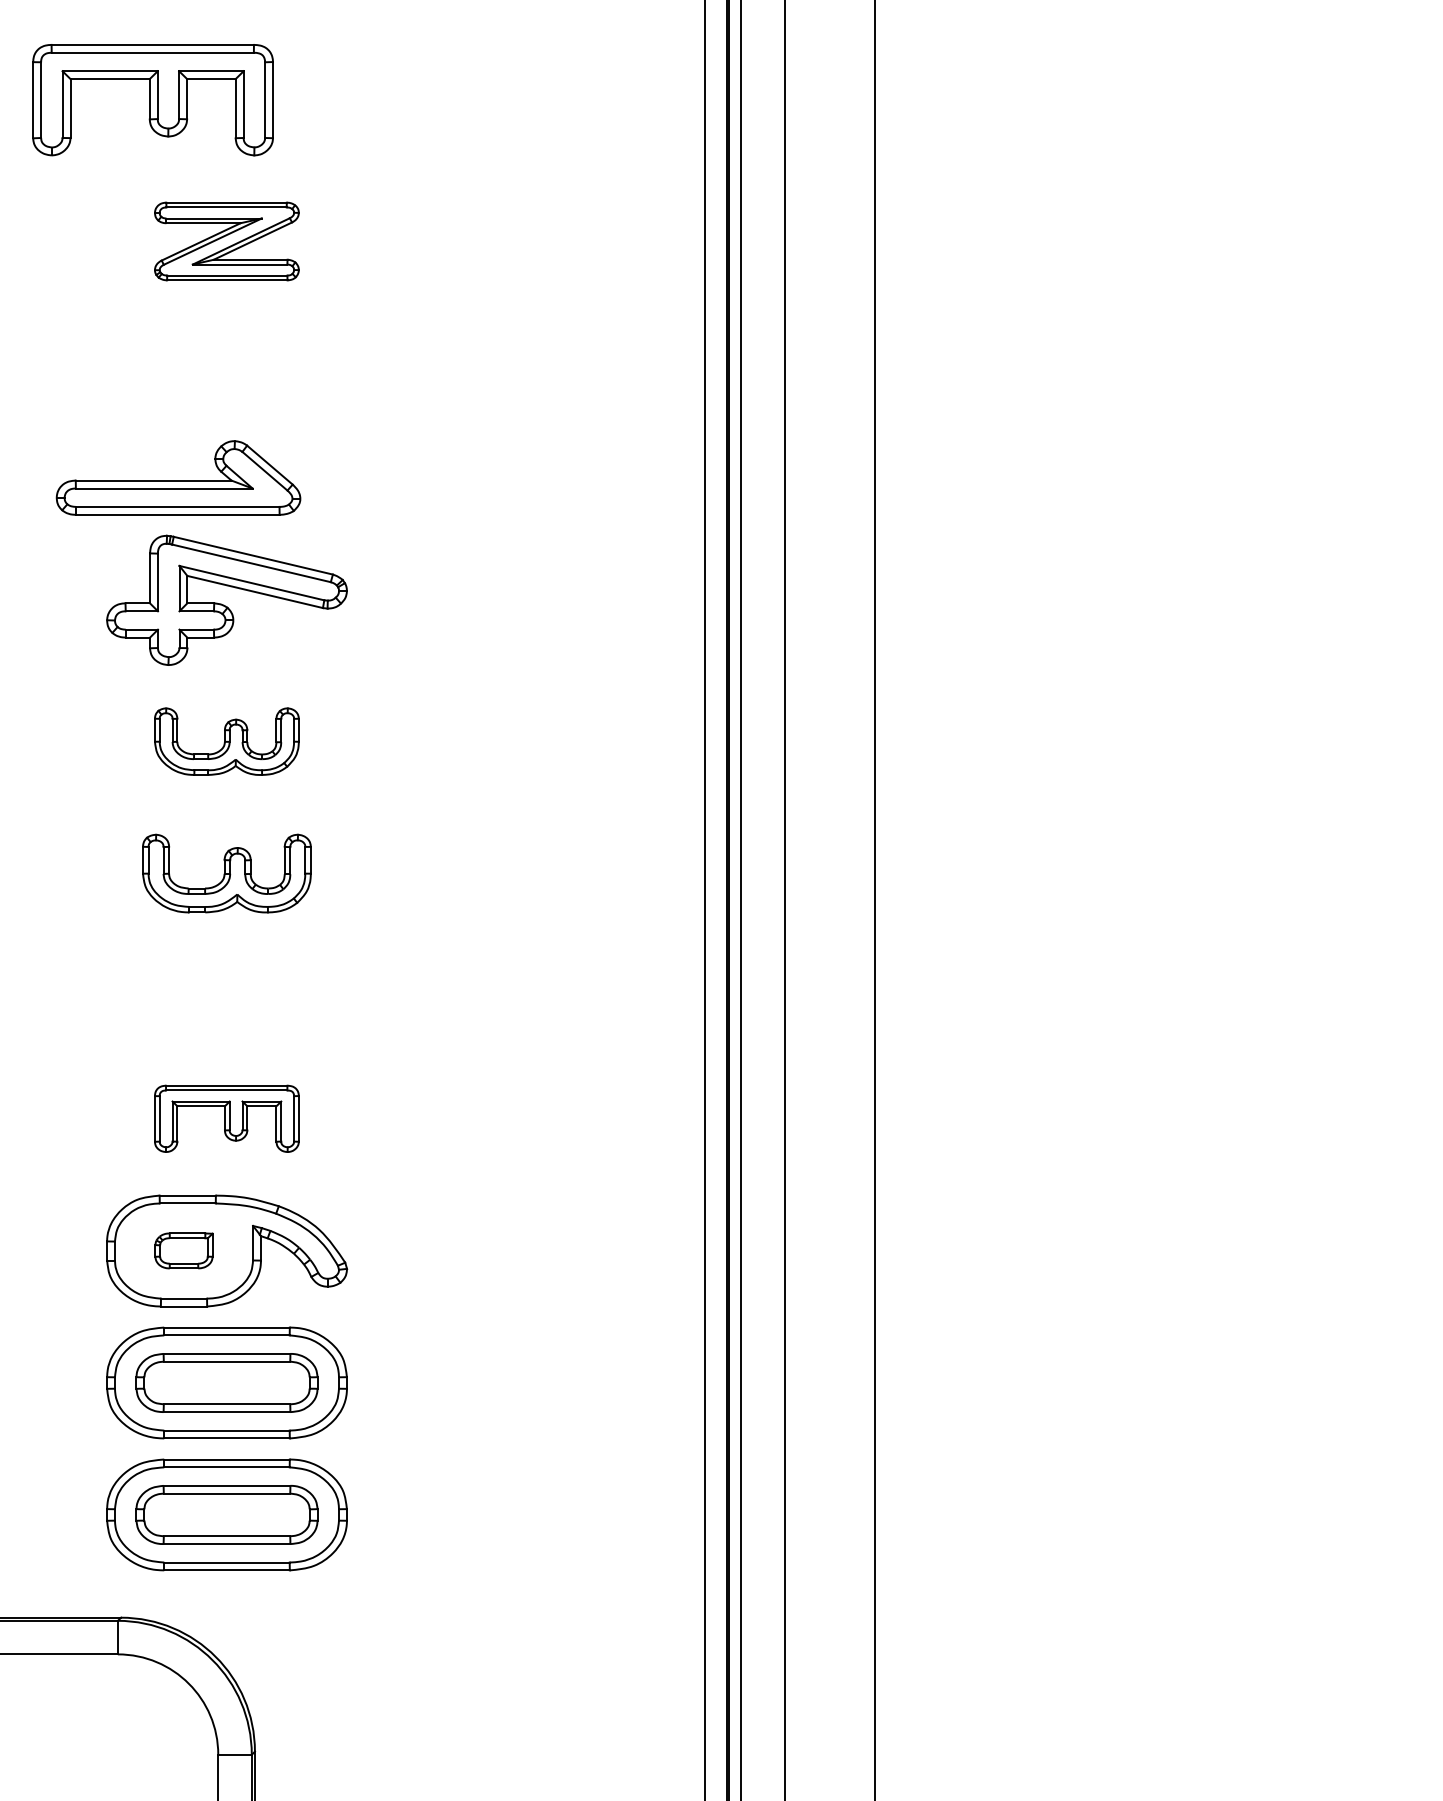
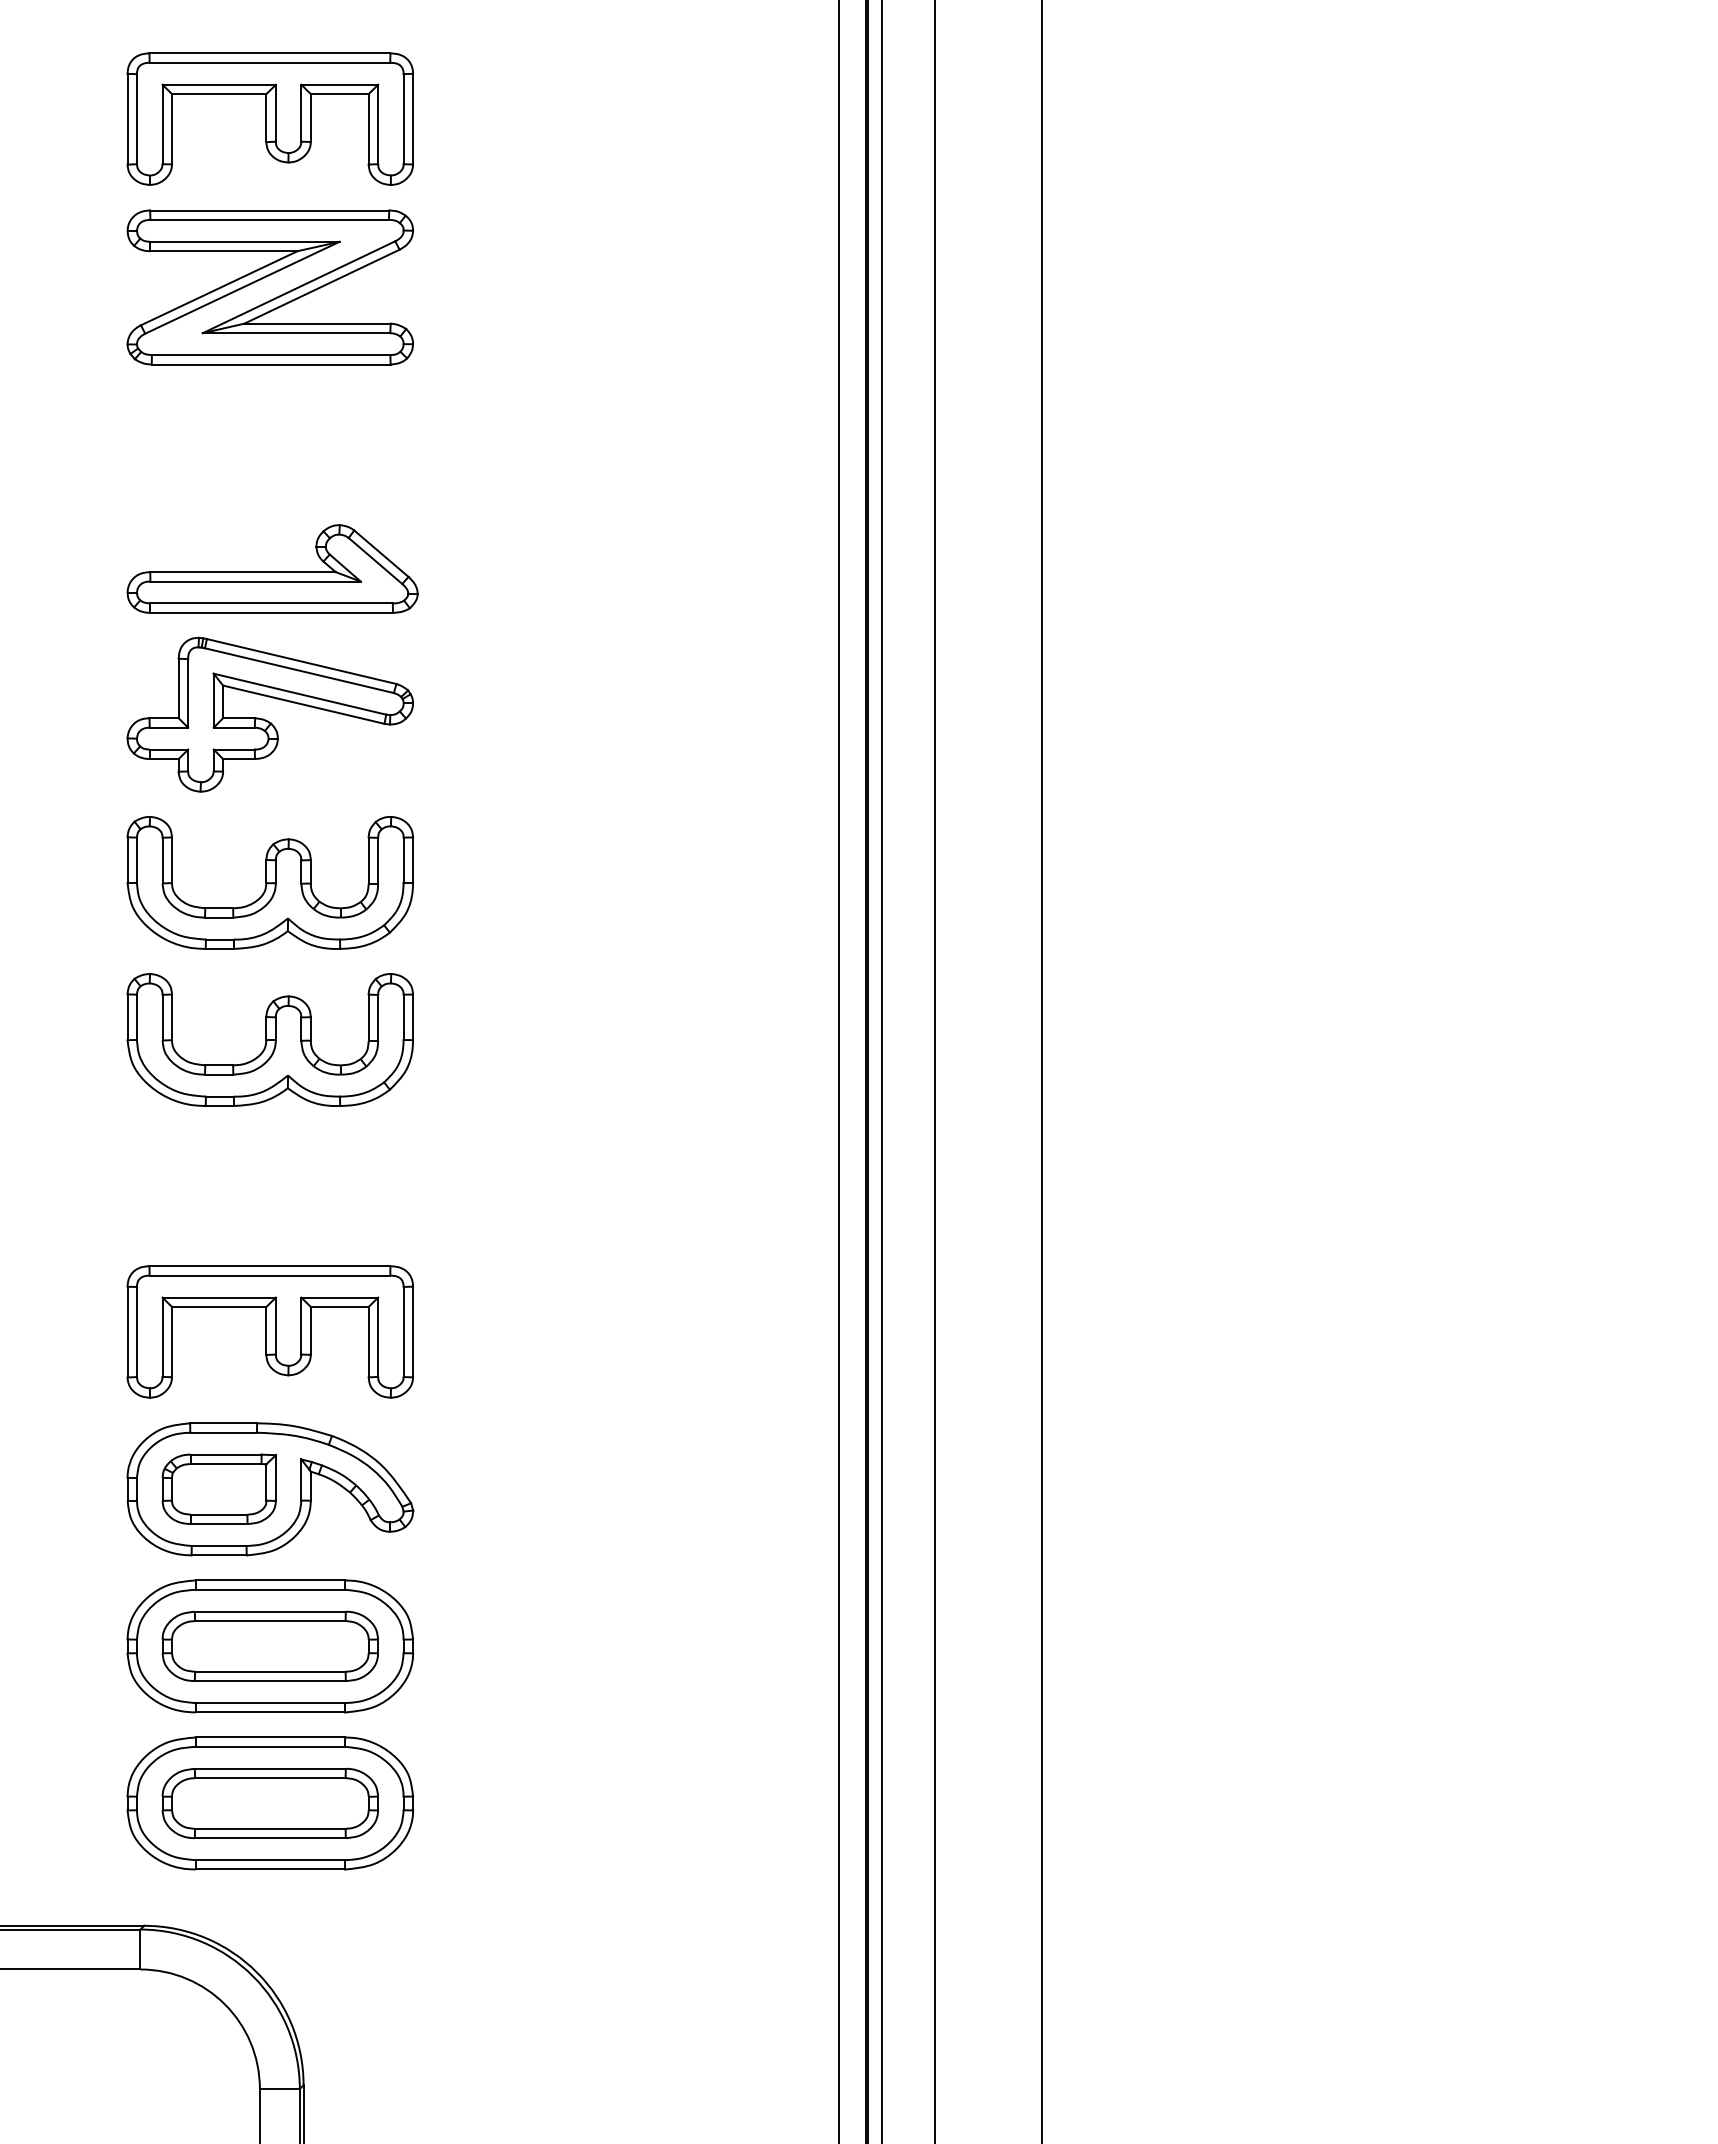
part: (152, 99) -> (269, 118), moved
part: (226, 241) -> (269, 287), size x1.67
part: (178, 477) -> (272, 568), moved
part: (226, 741) -> (269, 882), size x1.67
part: (226, 873) -> (269, 1039), size x1.43
part: (226, 1118) -> (269, 1331), size x1.67
part: (183, 1250) -> (218, 1488), size x1.67

